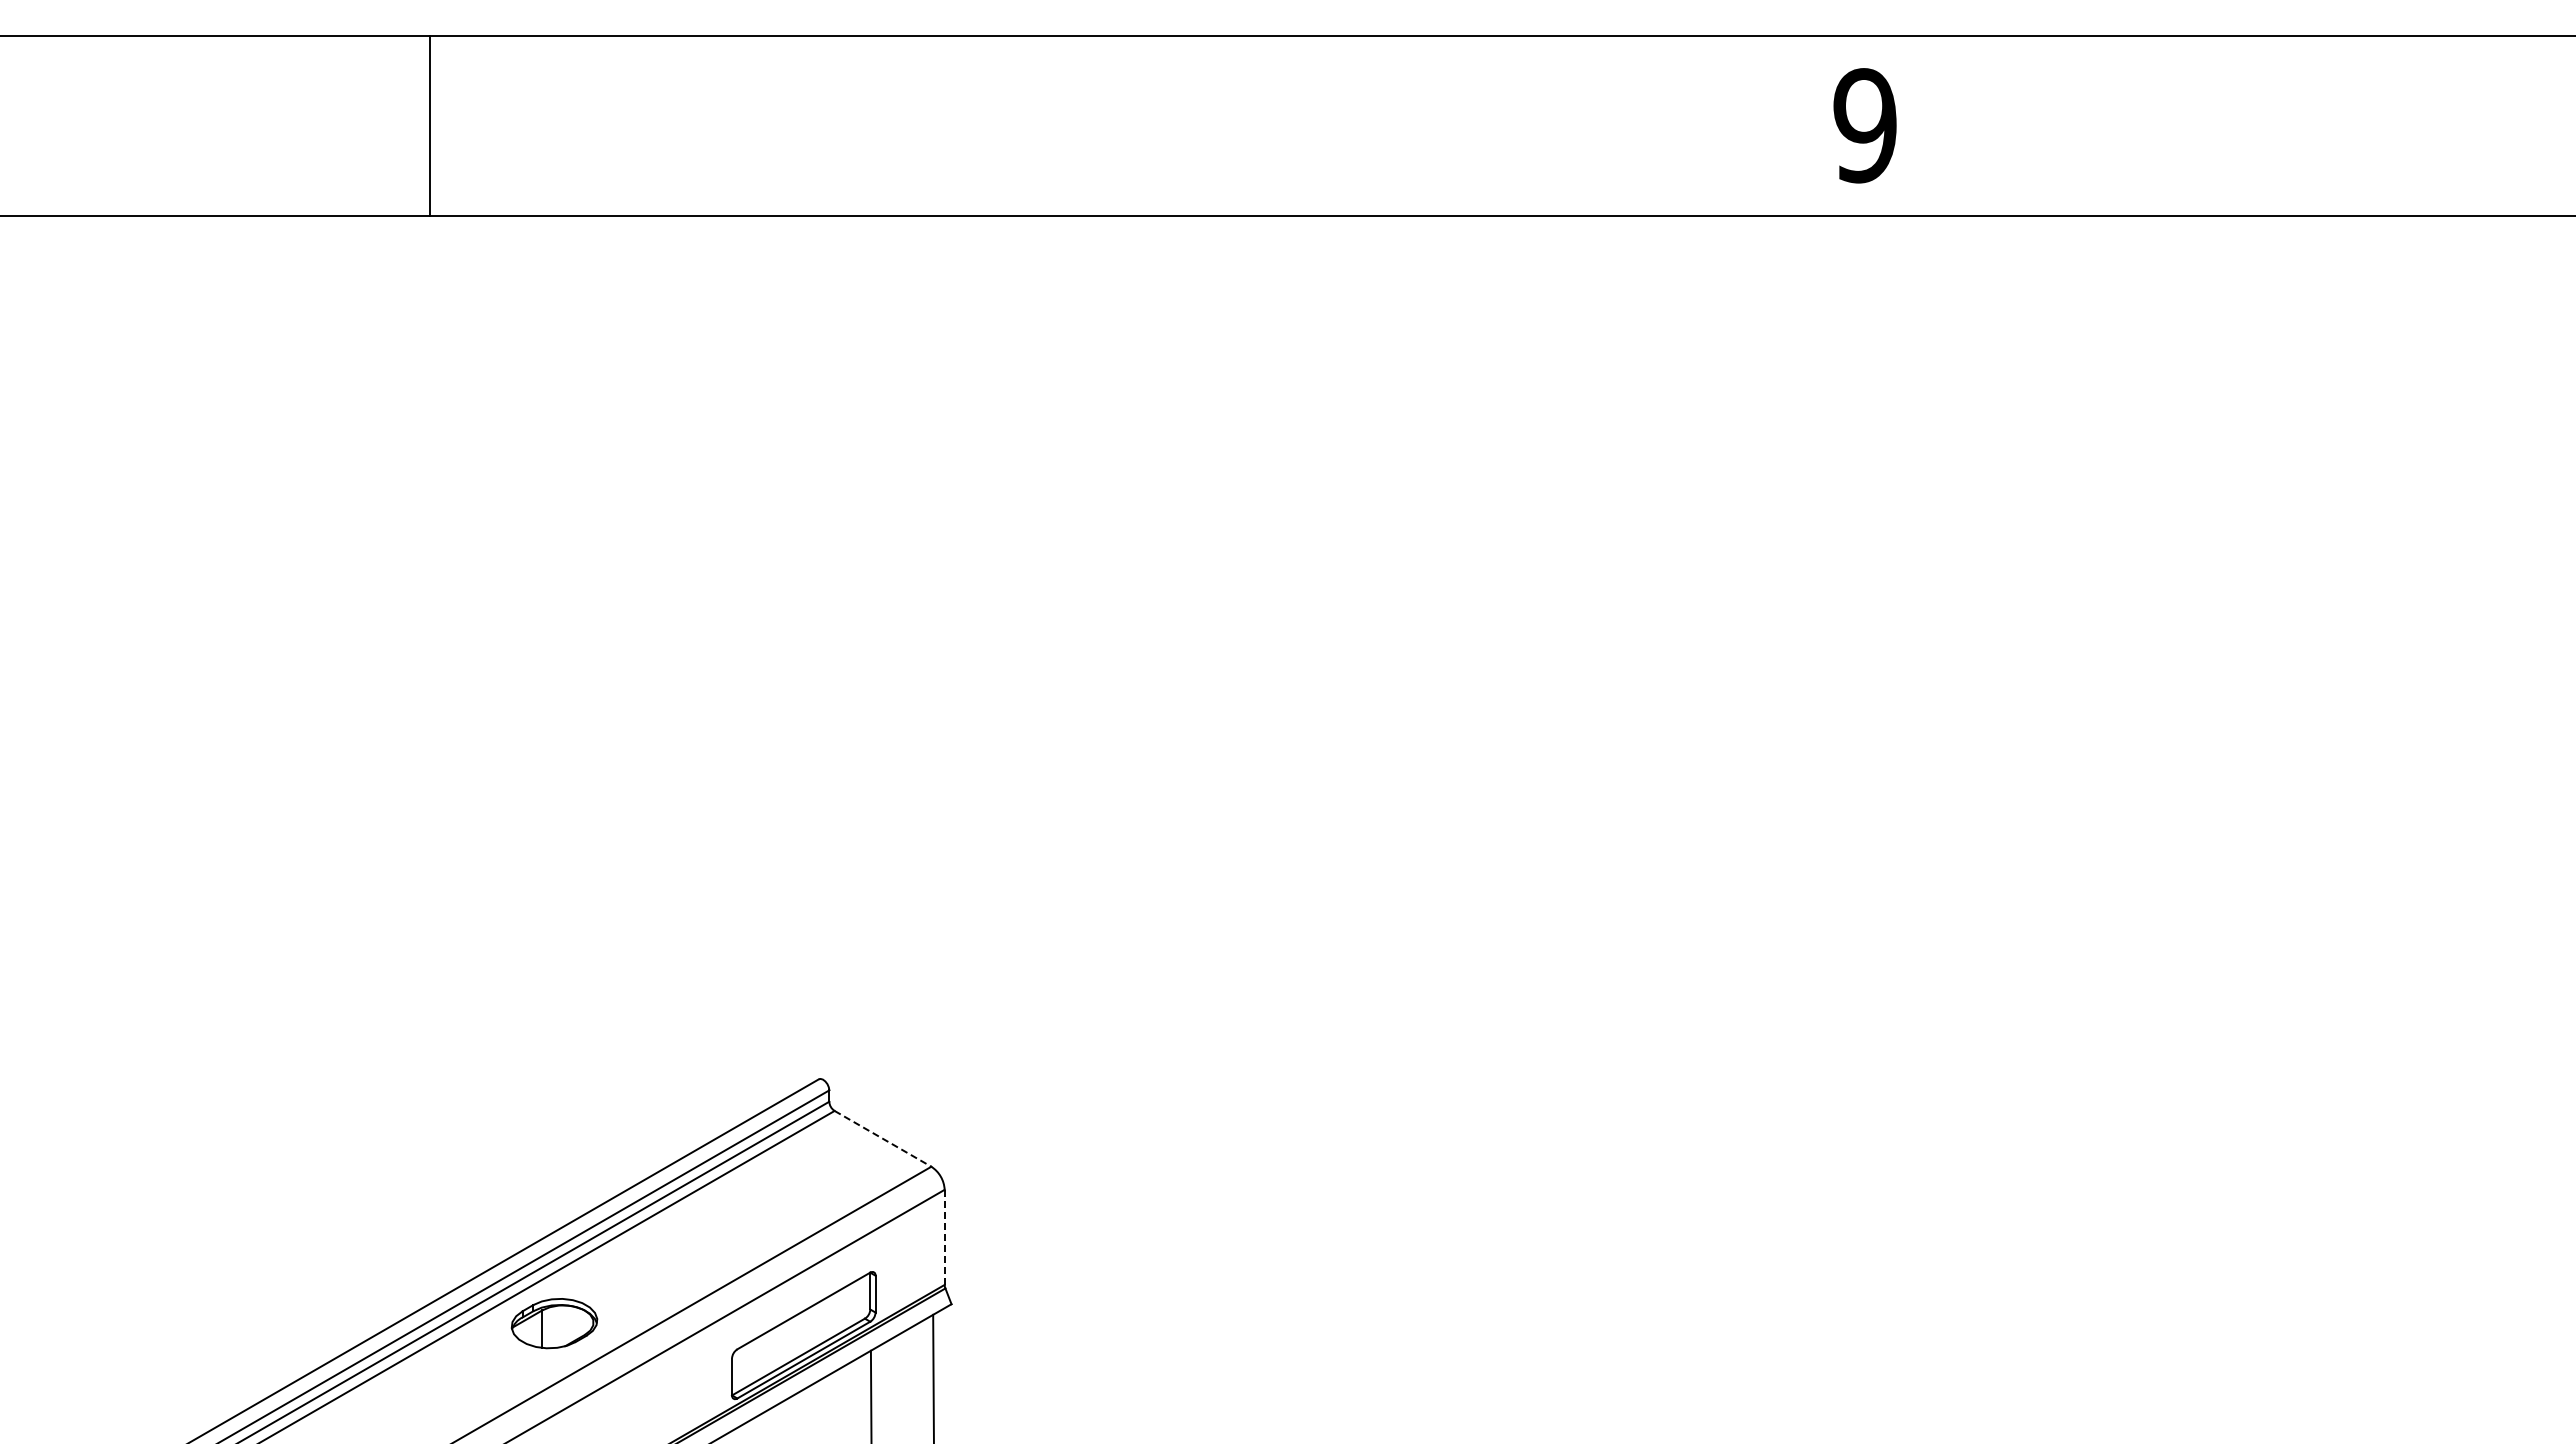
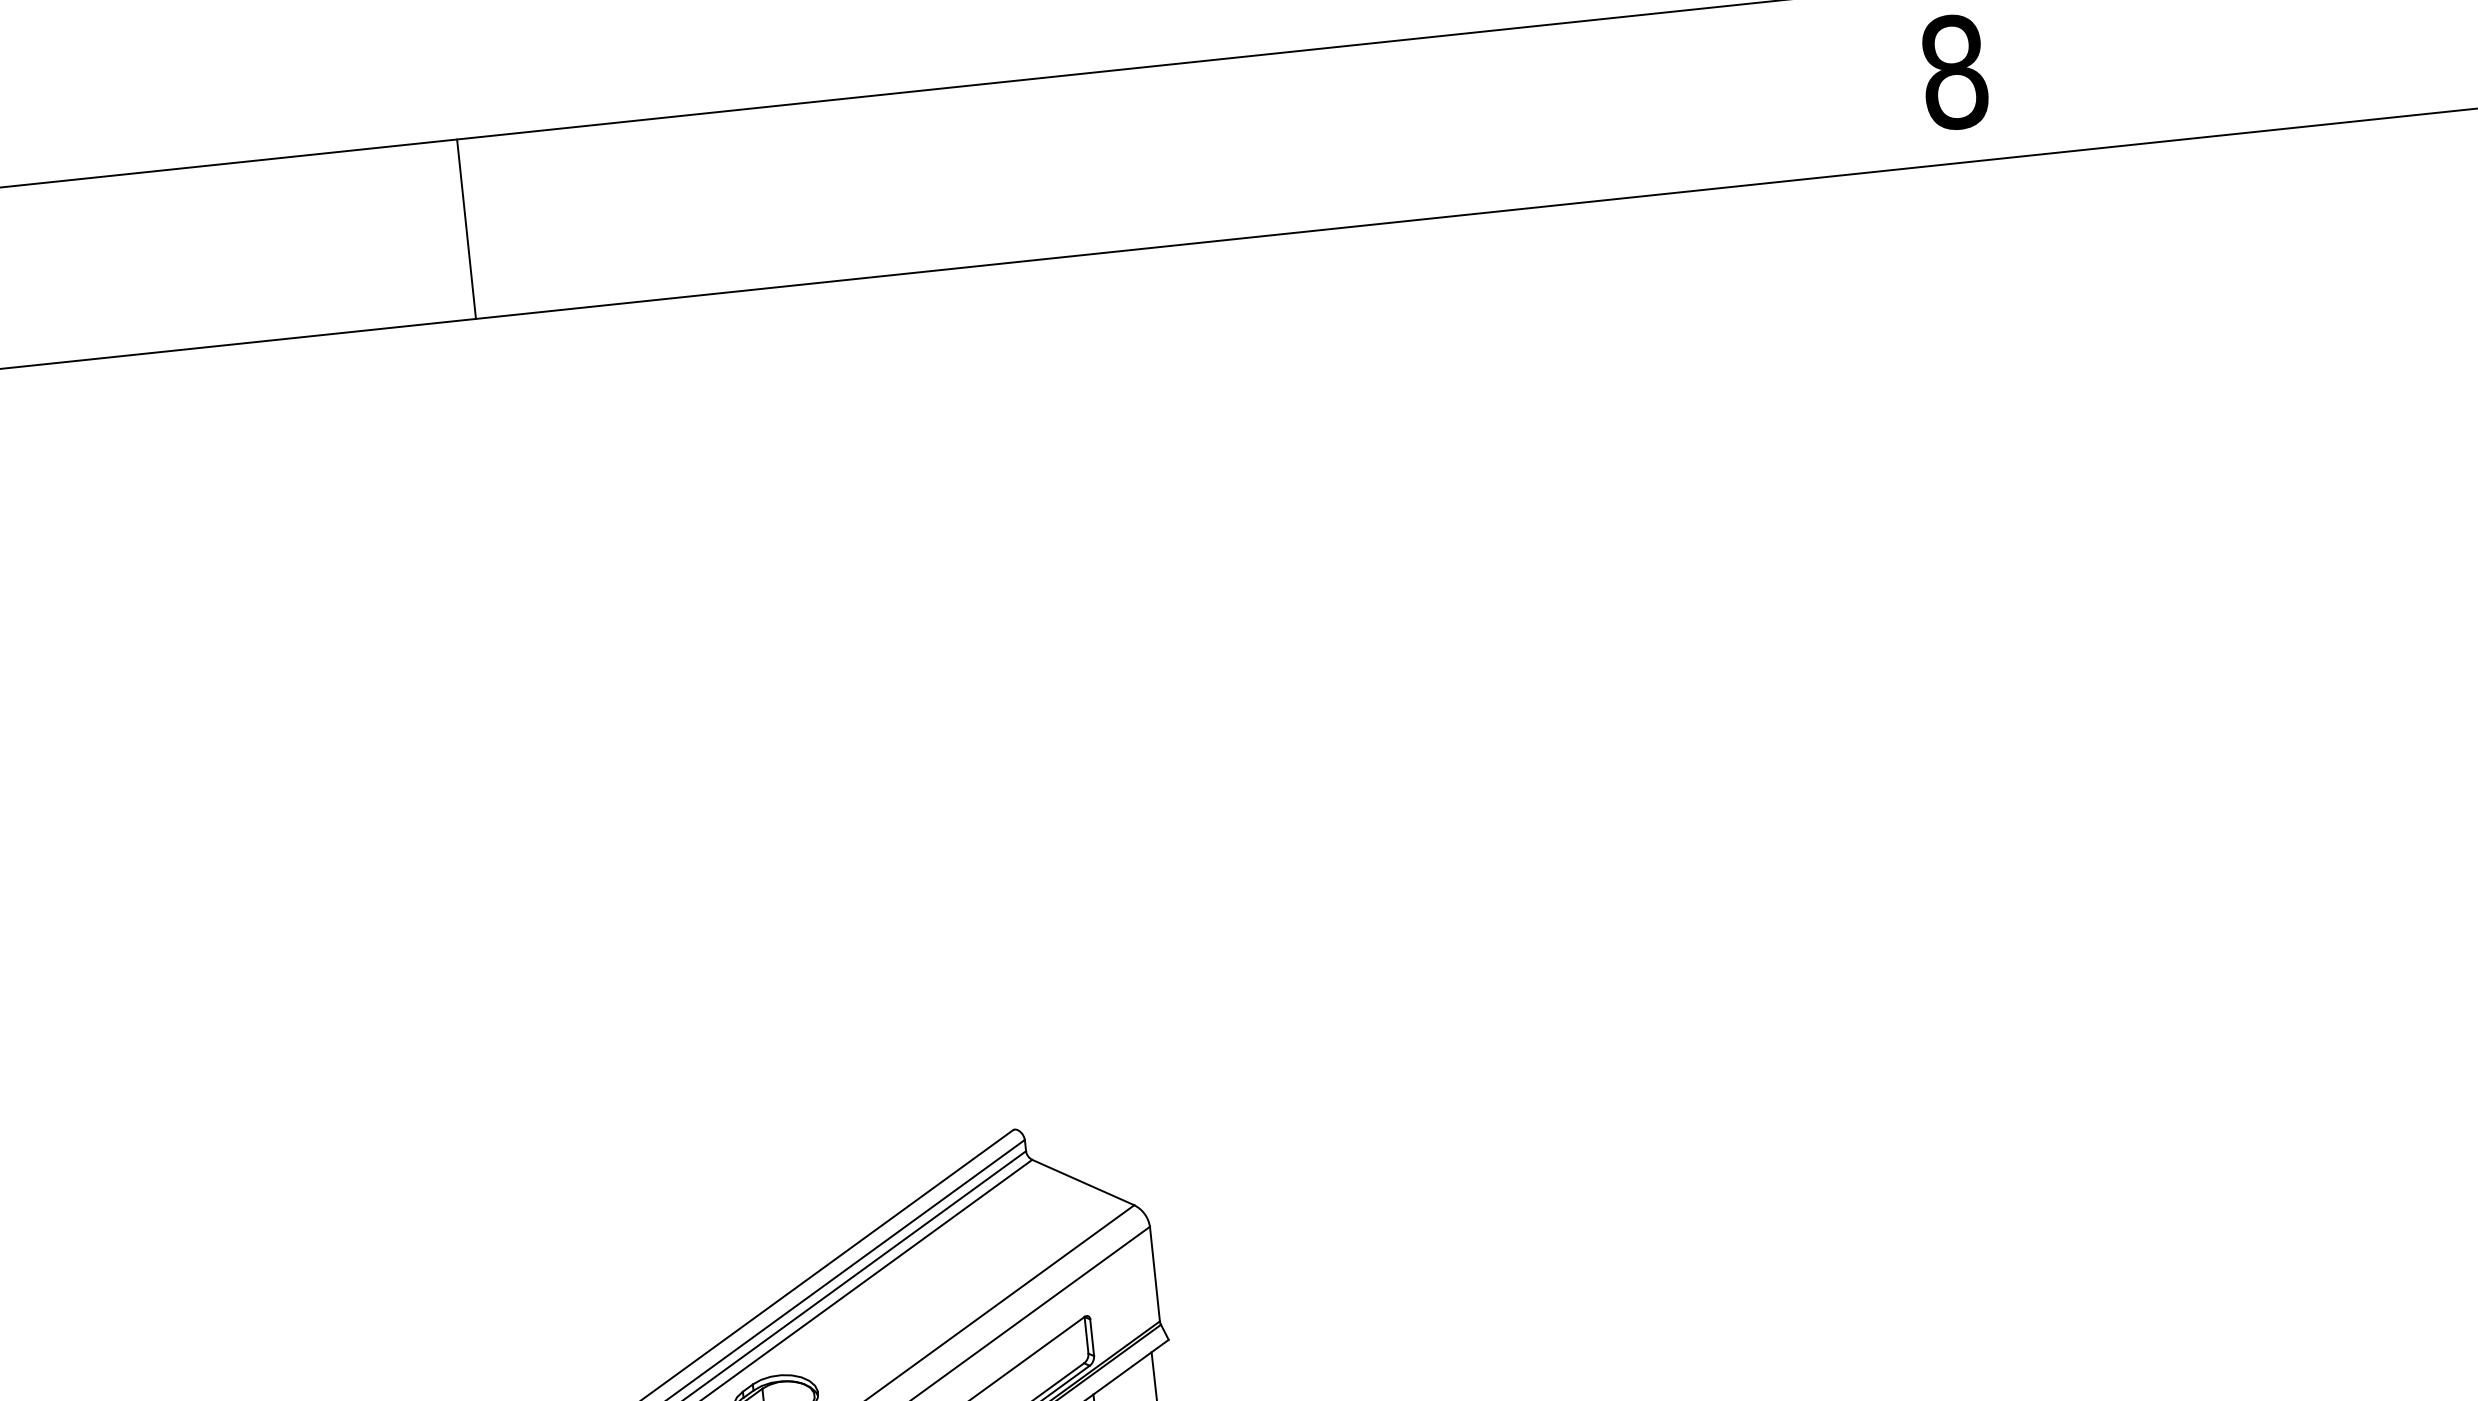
text: (1864, 125) -> (1953, 72), 9 -> 8
line: (430, 126) -> (466, 229), moved
line: (883, 1138) -> (1083, 1182), dashed -> solid
line: (944, 1237) -> (1154, 1274), dashed -> solid

